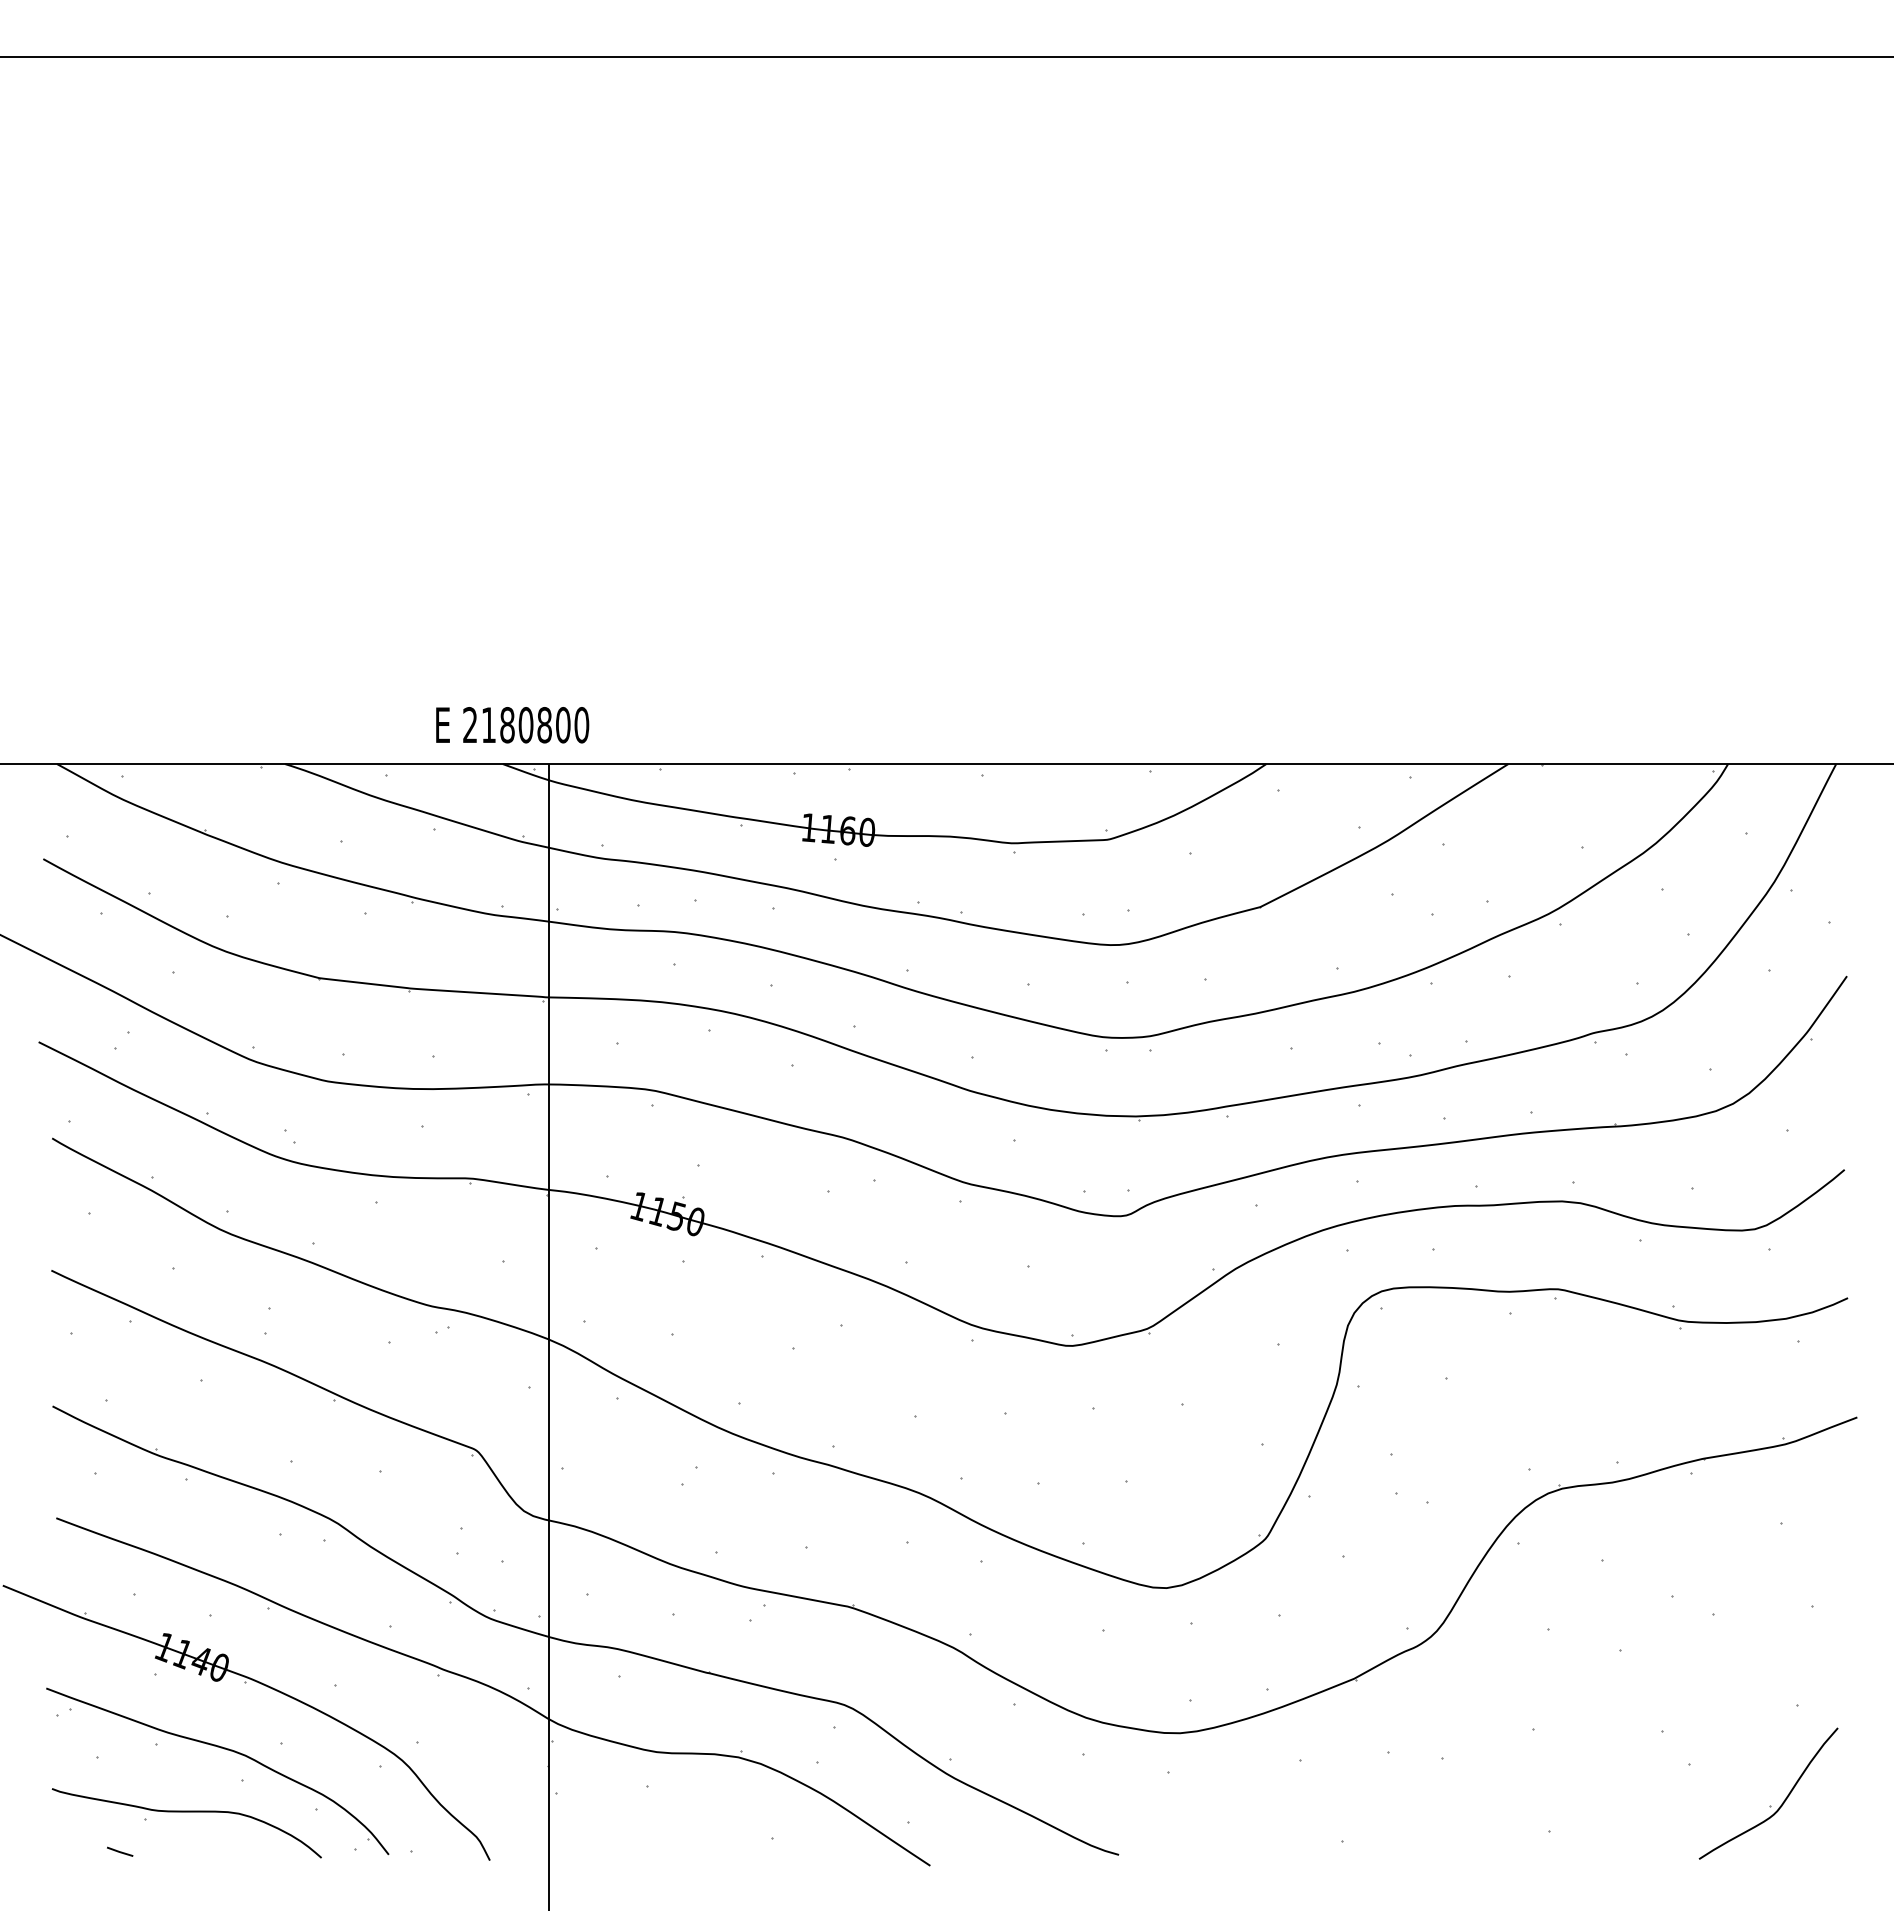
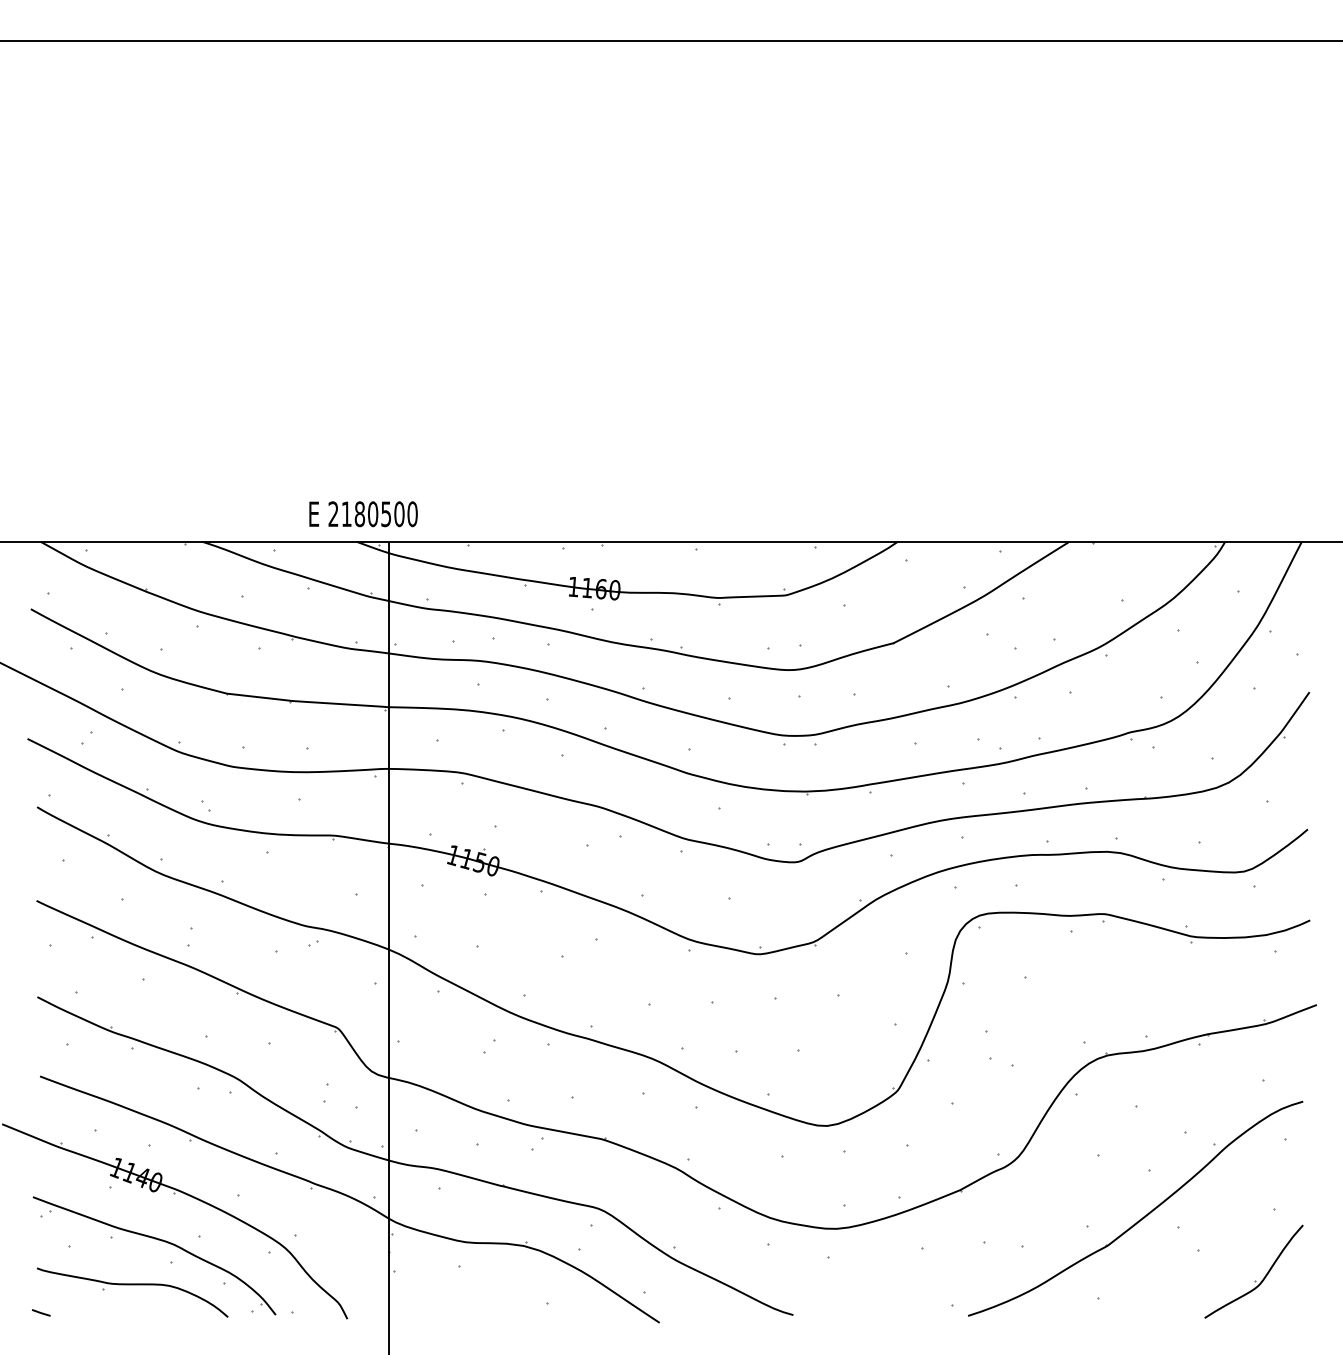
text: (544, 725) -> (386, 514), 2180800 -> 2180500
part: (1612, 1715) -> (1143, 1216), added
line: (120, 1851) -> (41, 1312), moved

